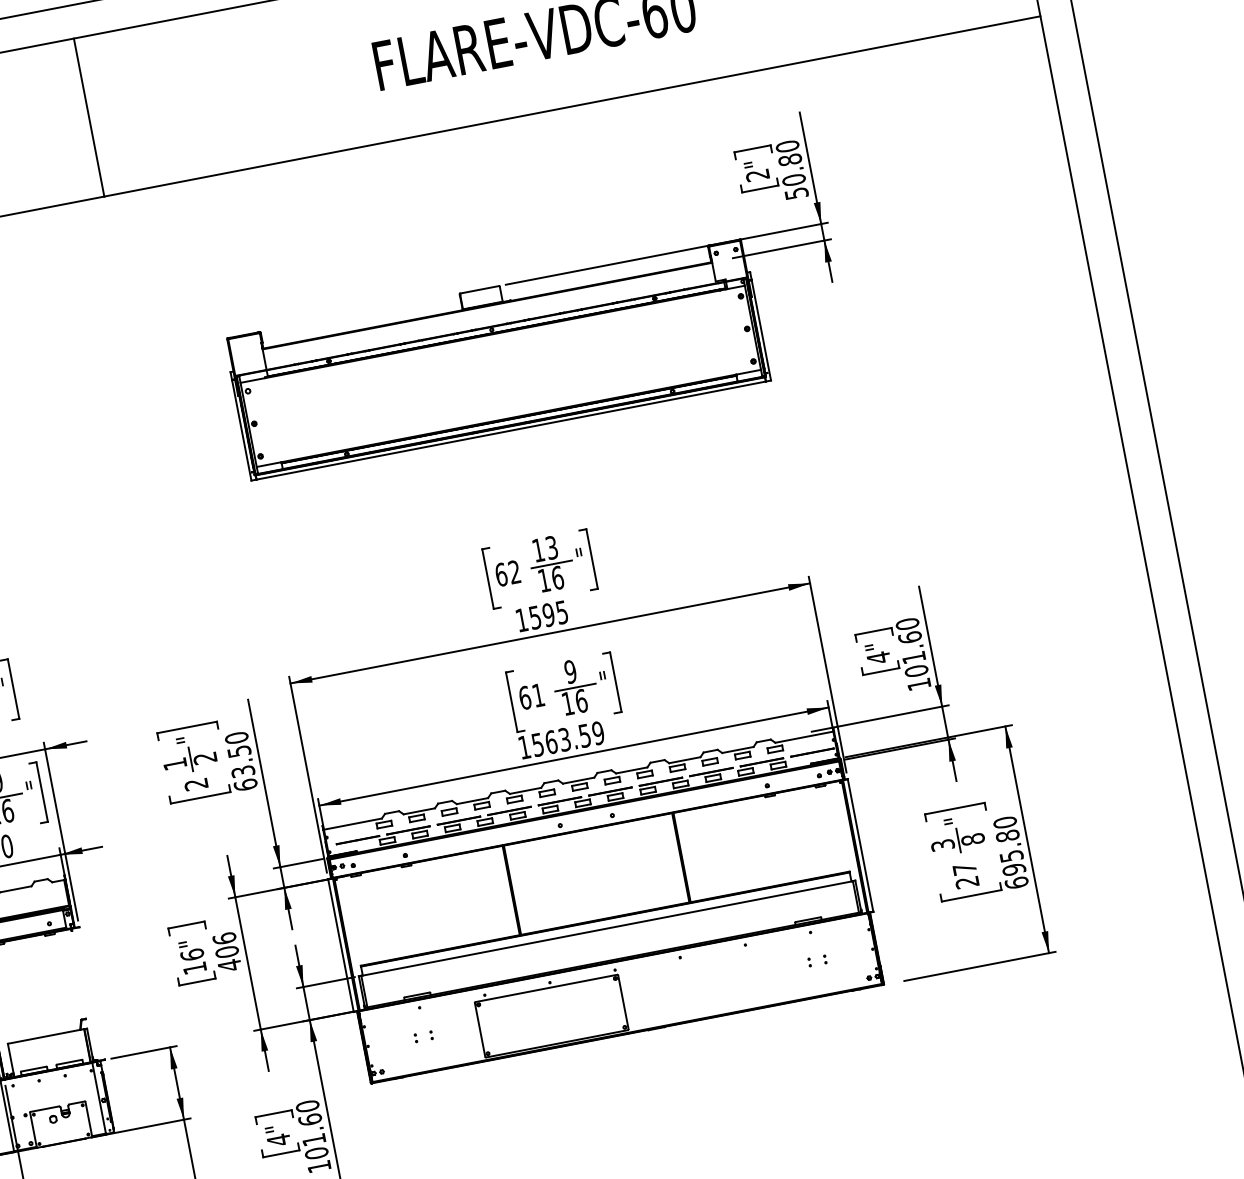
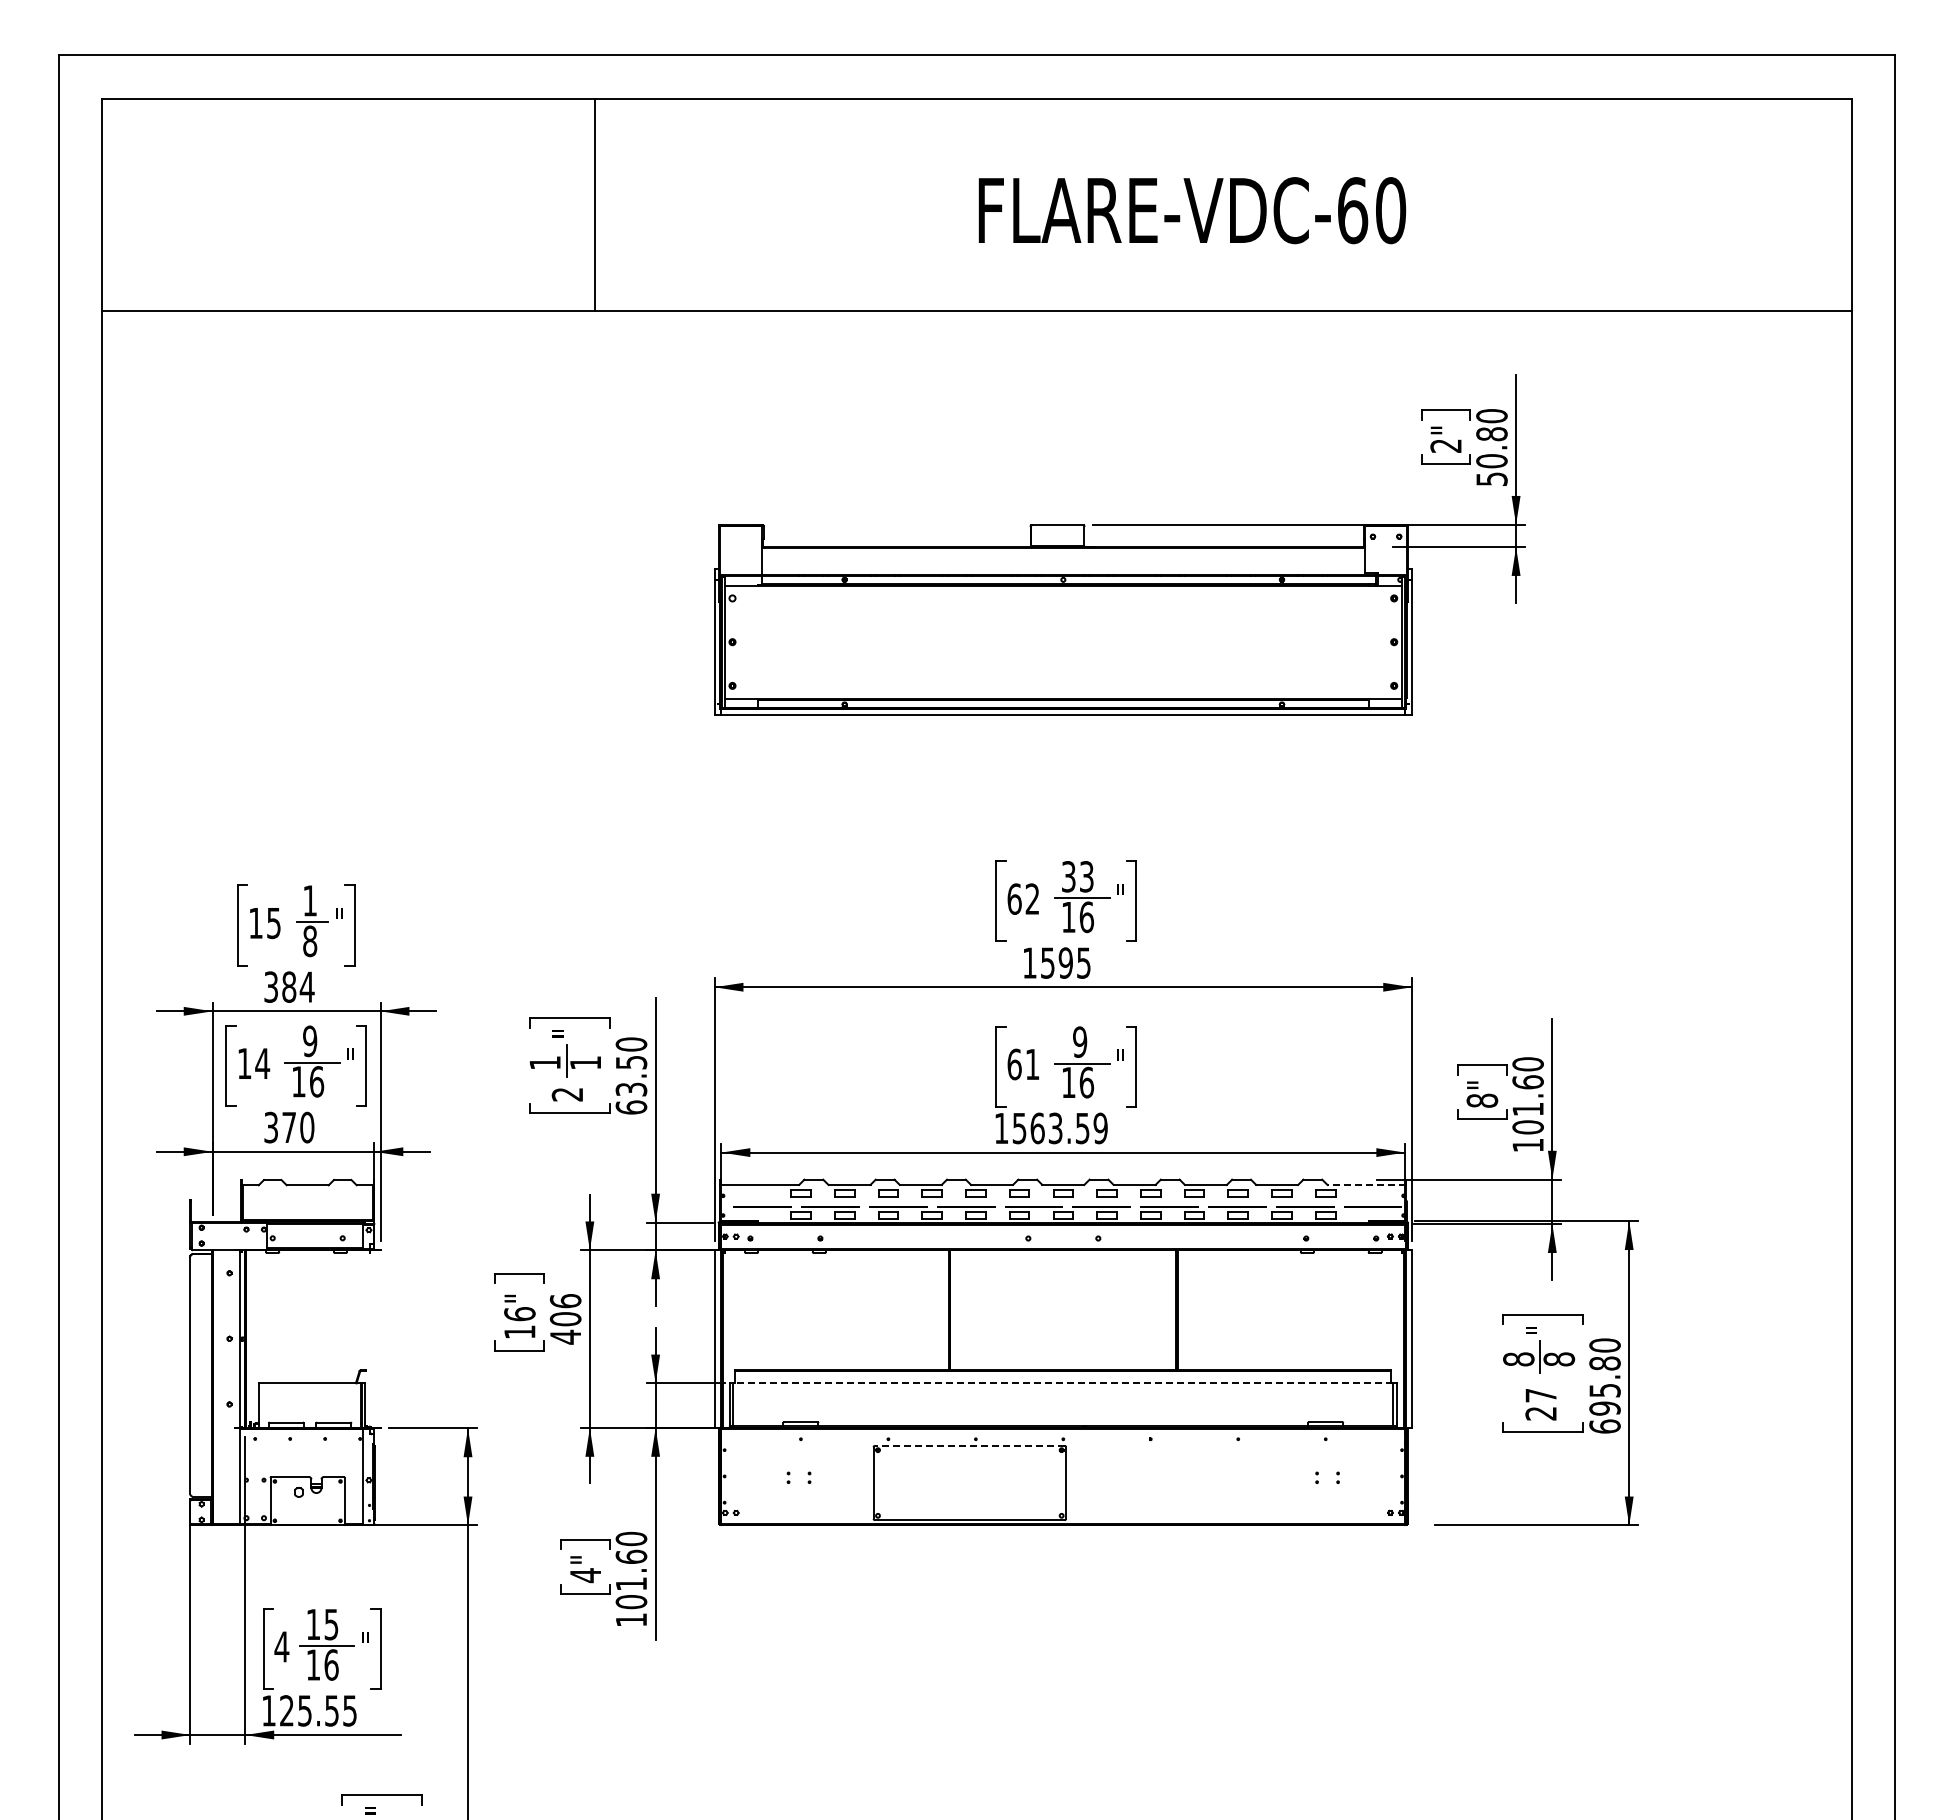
text: (538, 550) -> (1068, 876), 13 -> 33
text: (878, 657) -> (1482, 1100), 4" -> 8"
line: (804, 736) -> (1366, 1184), solid -> dashed
text: (204, 758) -> (584, 1062), 2 -> 1
text: (942, 845) -> (1518, 1359), 3 -> 8
line: (607, 928) -> (1063, 1383), solid -> dashed
line: (546, 988) -> (969, 1445), solid -> dashed

